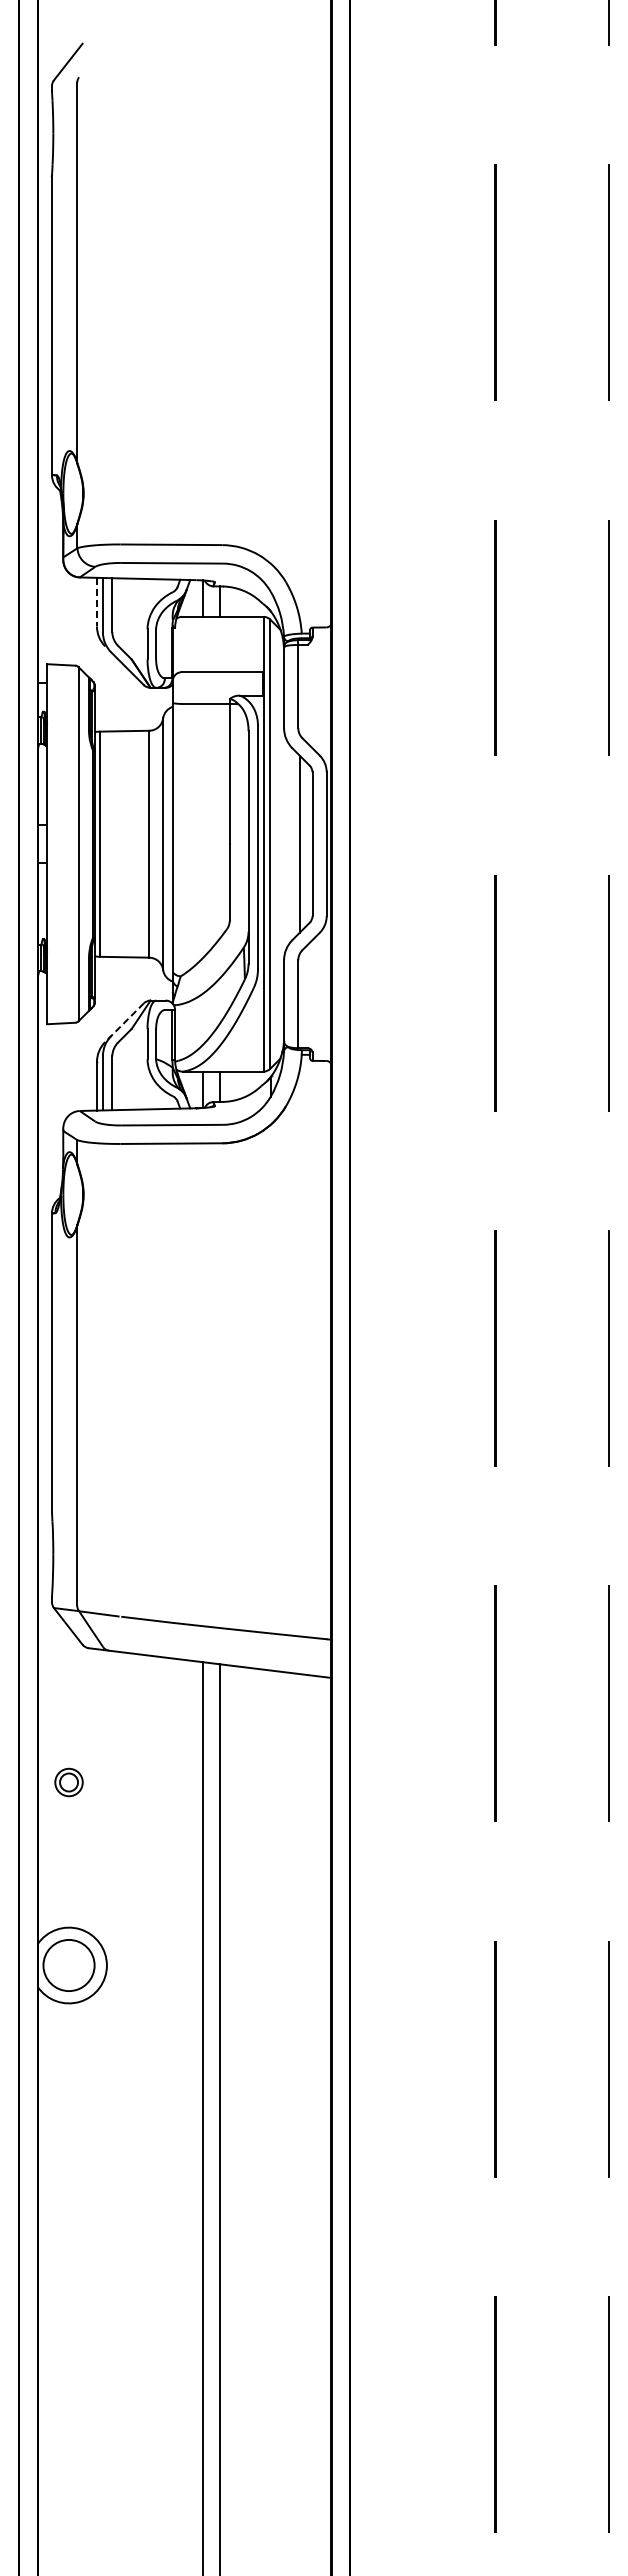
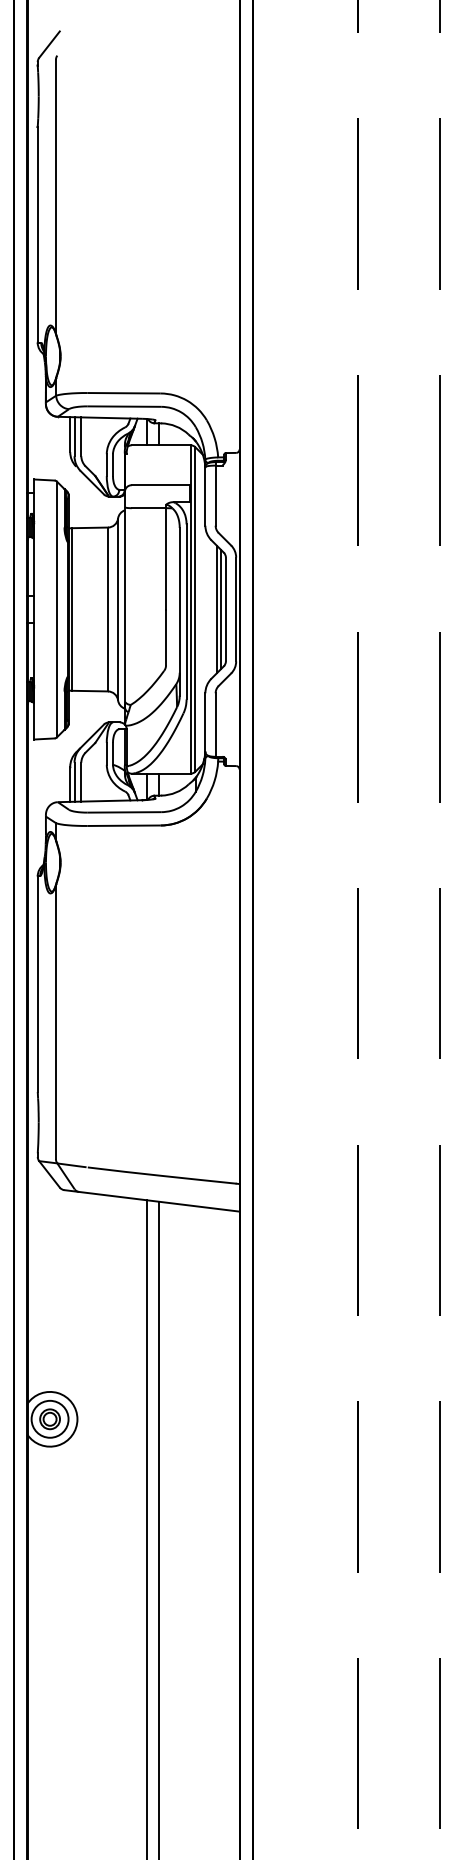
line: (96, 602) -> (69, 434), dashed -> solid
line: (305, 844) -> (220, 609), added
line: (124, 1023) -> (90, 738), dashed -> solid
part: (68, 1782) -> (49, 1419), moved

